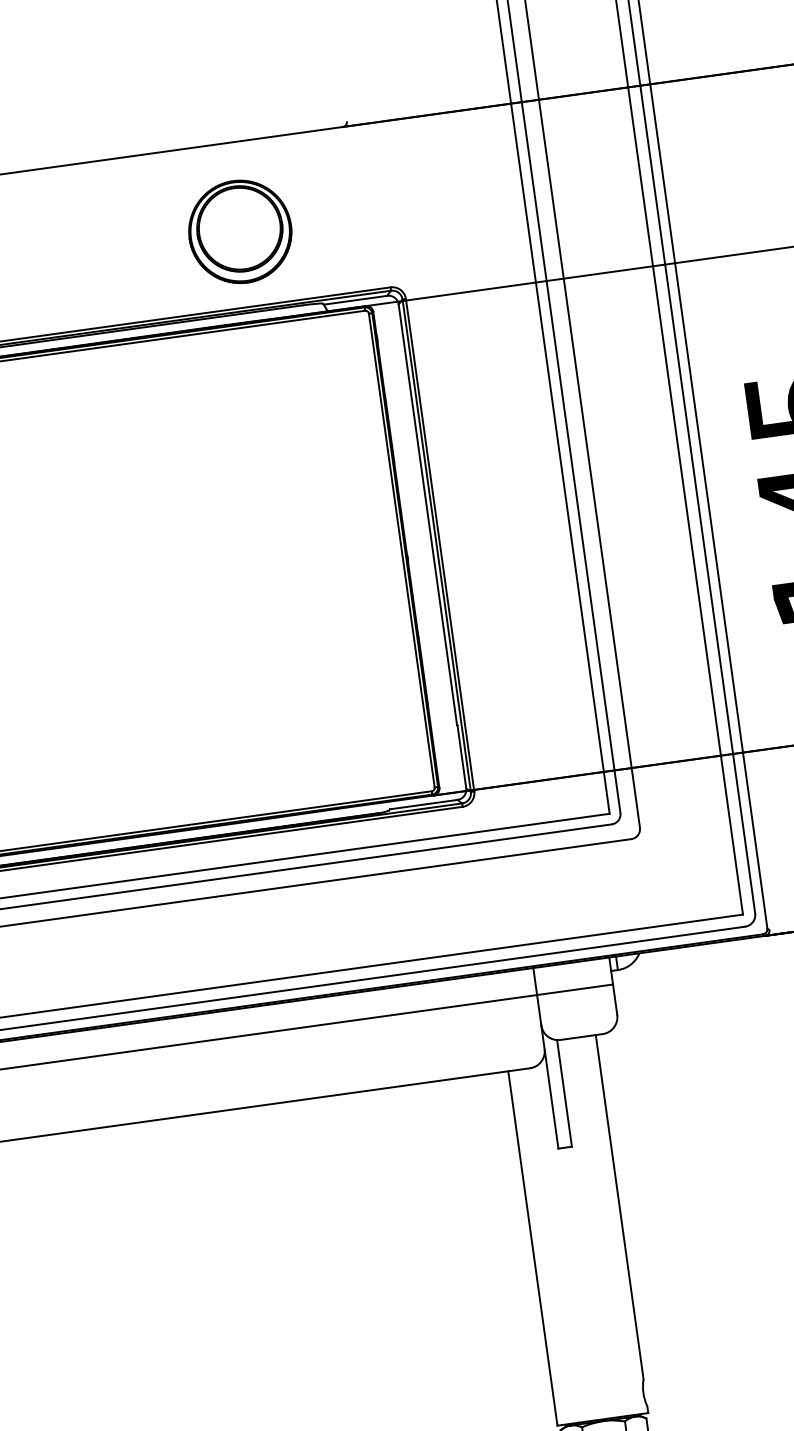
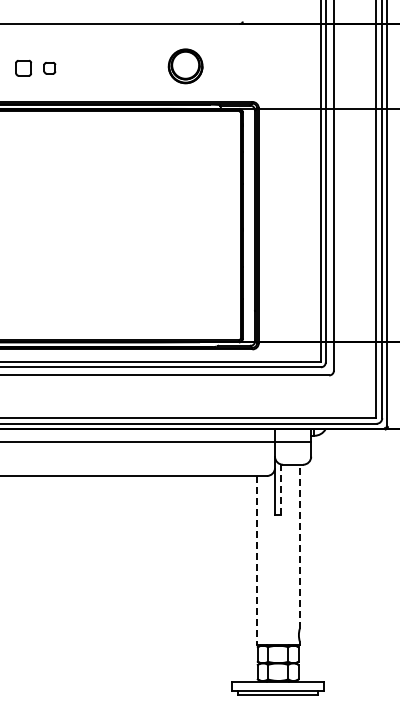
part: (239, 232) -> (185, 66), size x0.7
line: (564, 1092) -> (281, 489), solid -> dashed
line: (618, 1206) -> (299, 546), solid -> dashed
line: (532, 1248) -> (256, 560), solid -> dashed

